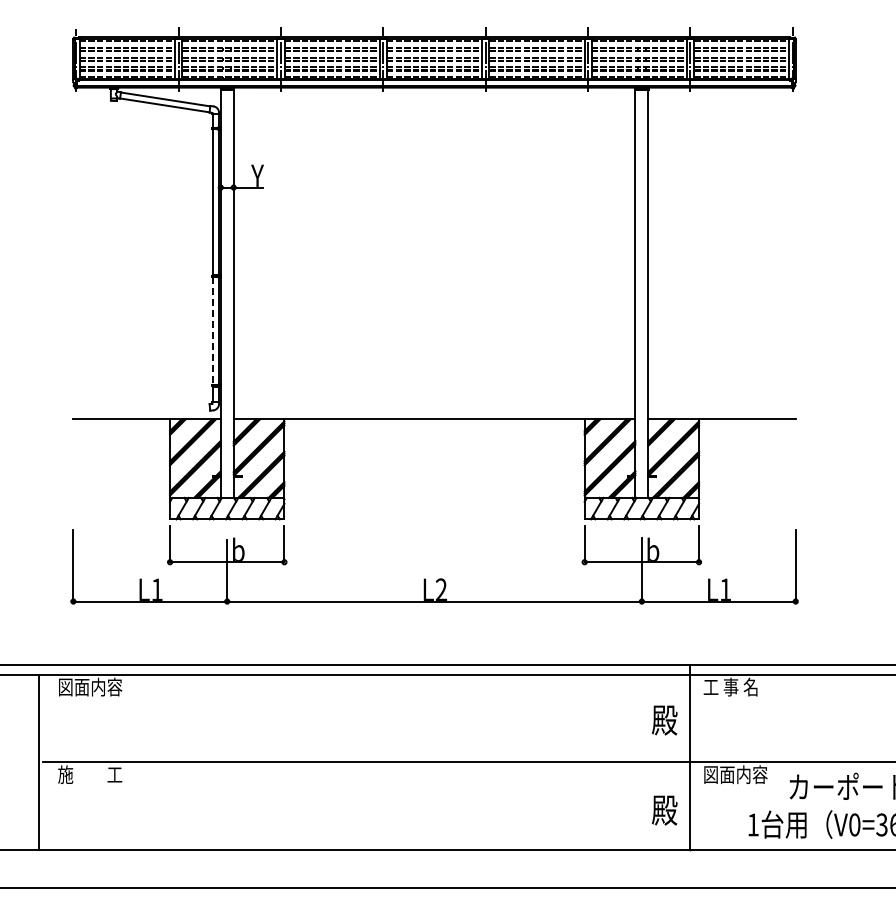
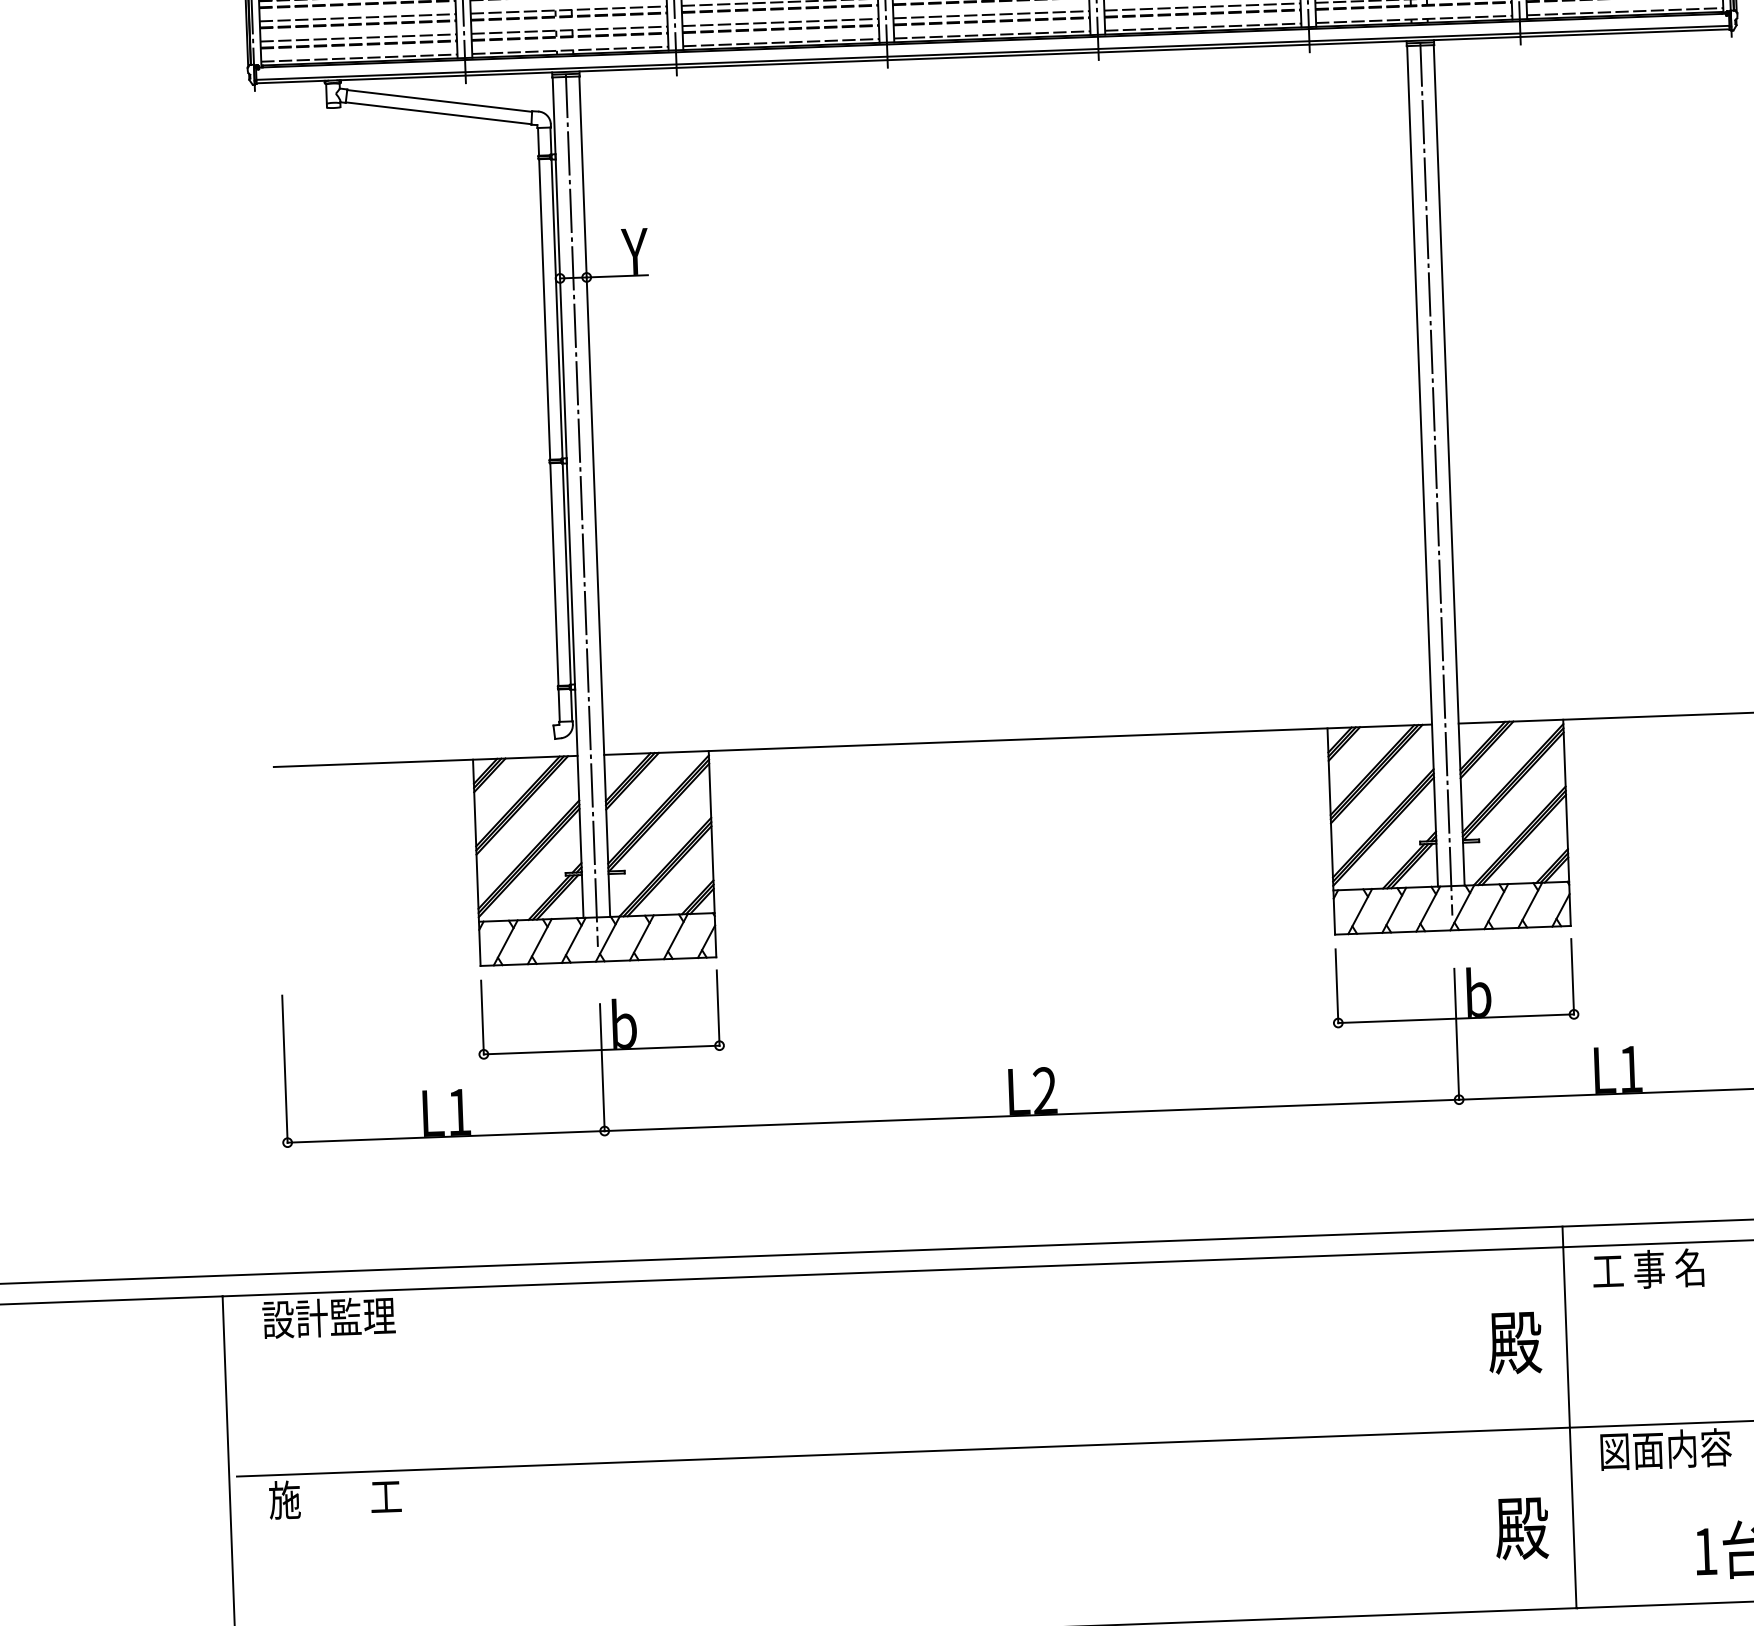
line: (227, 300) -> (582, 510), added
line: (641, 300) -> (1435, 479), added
line: (212, 331) -> (553, 575), dashed -> solid
text: (90, 686) -> (329, 1316), 図面内容 -> 設計監理

